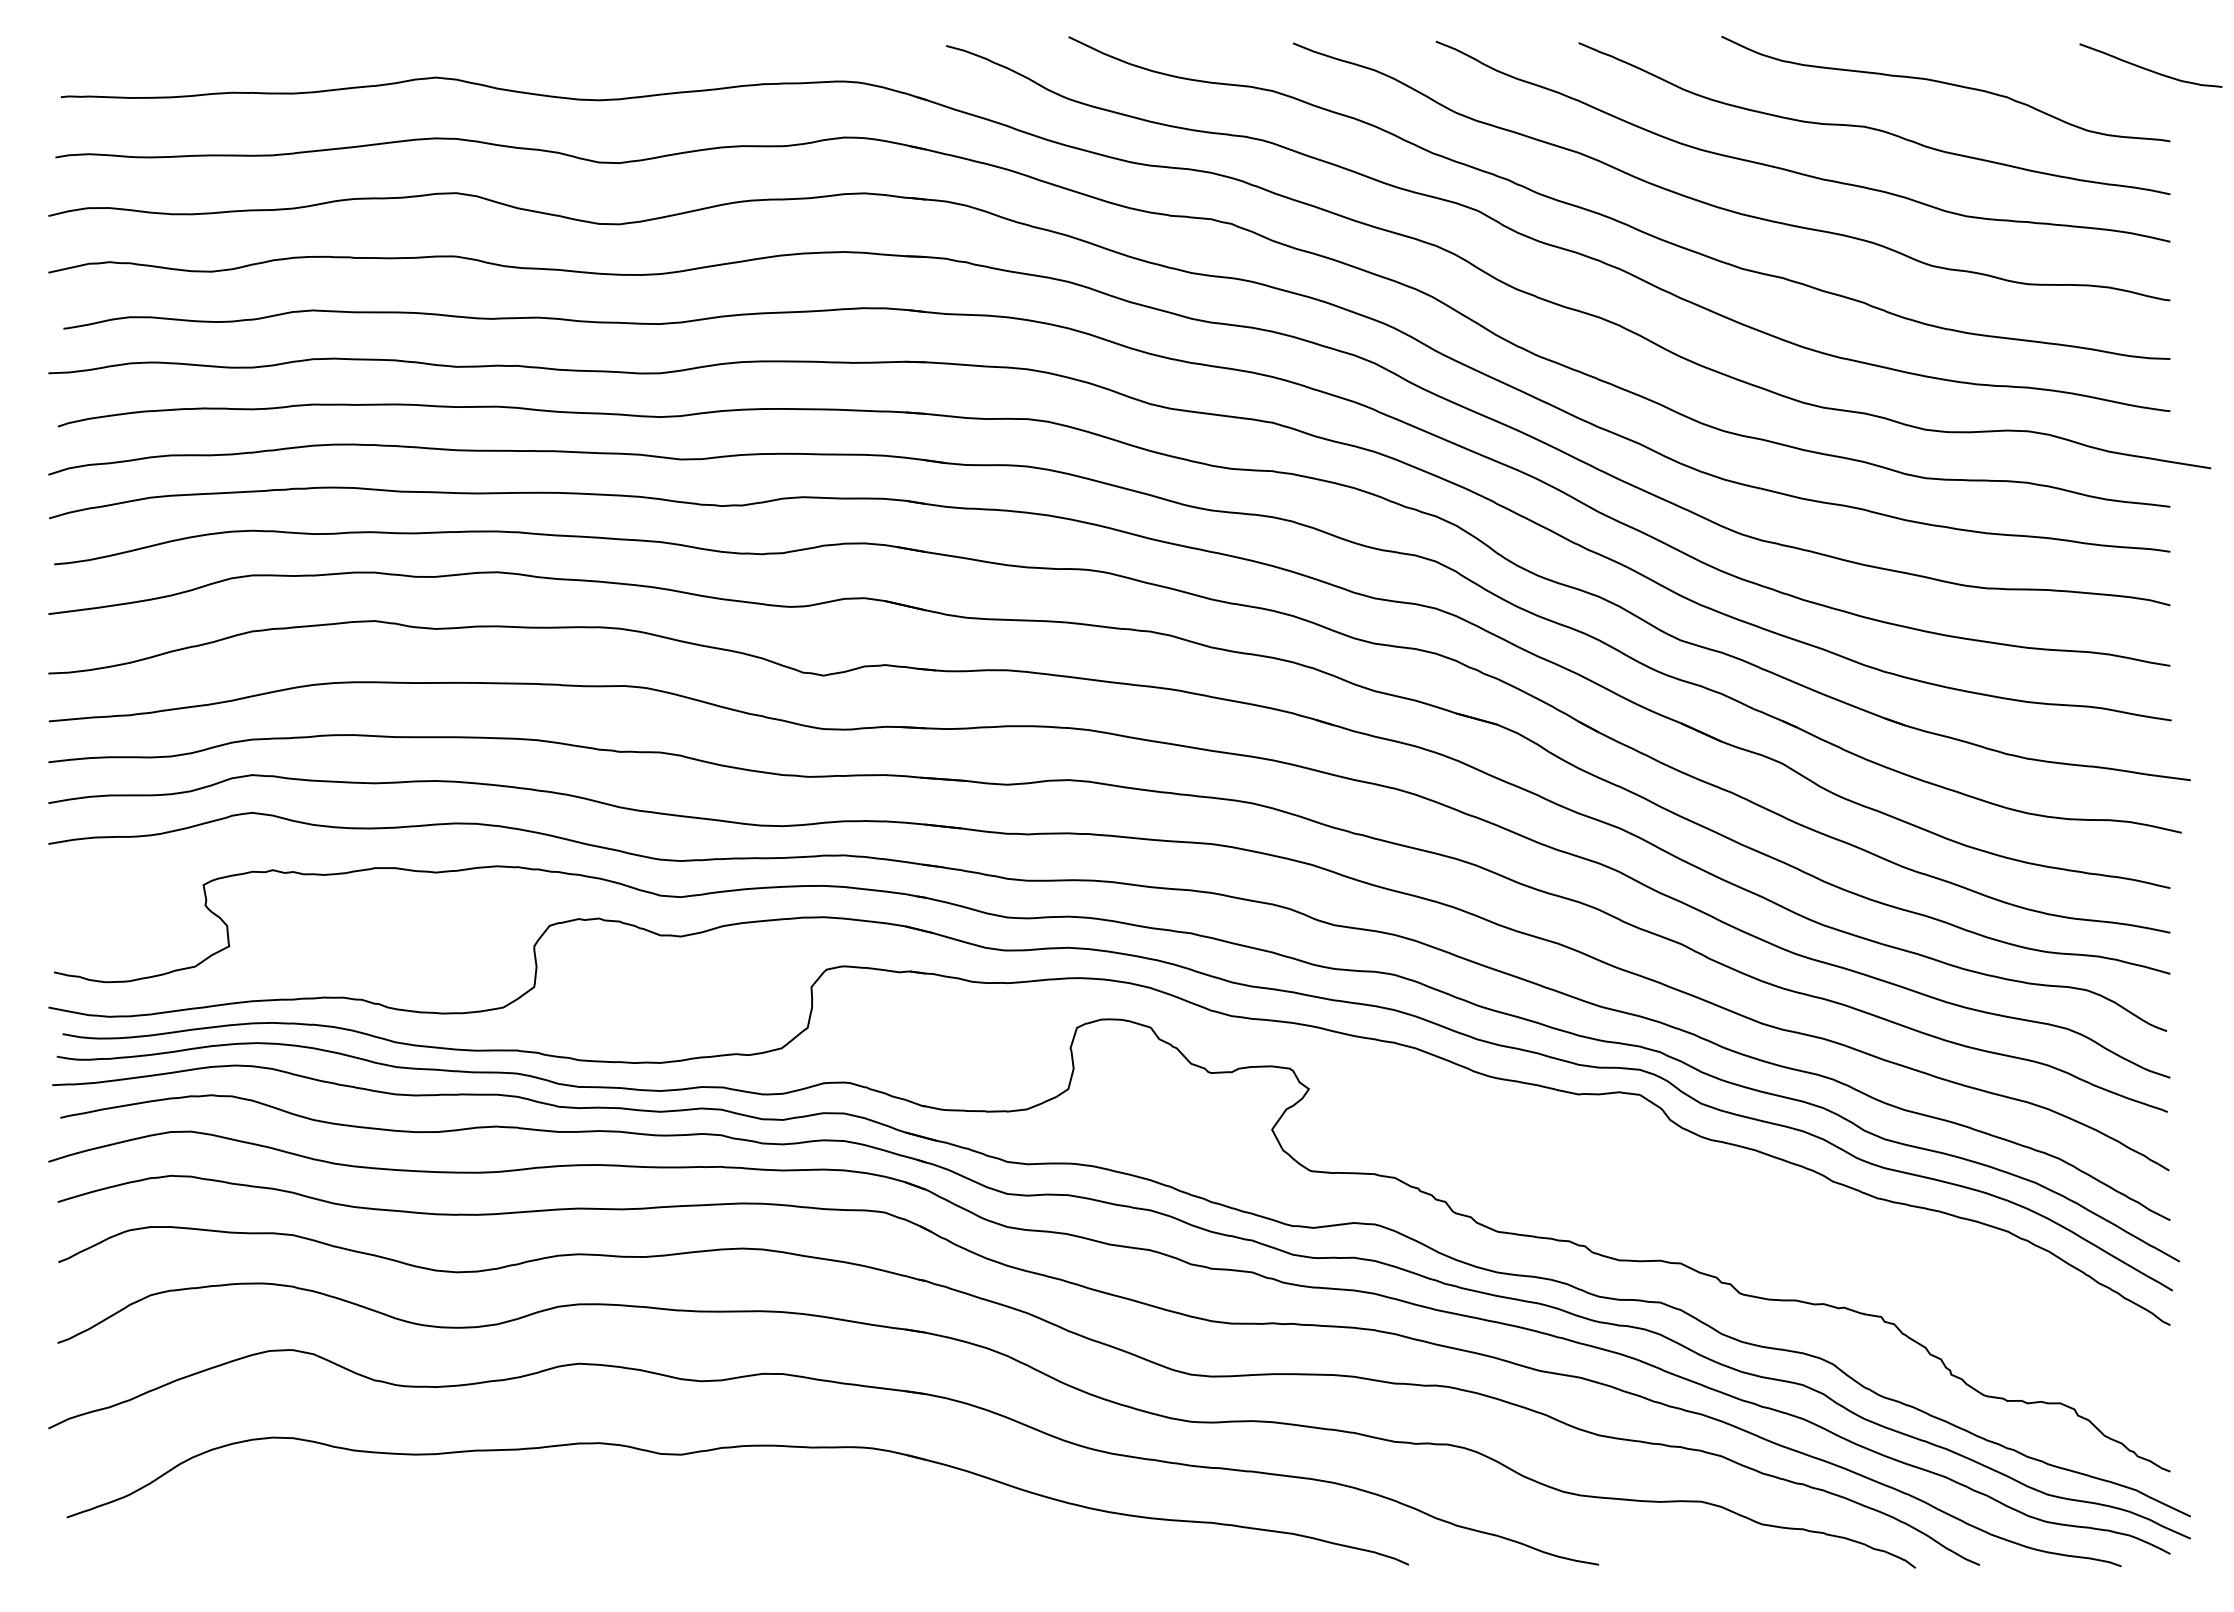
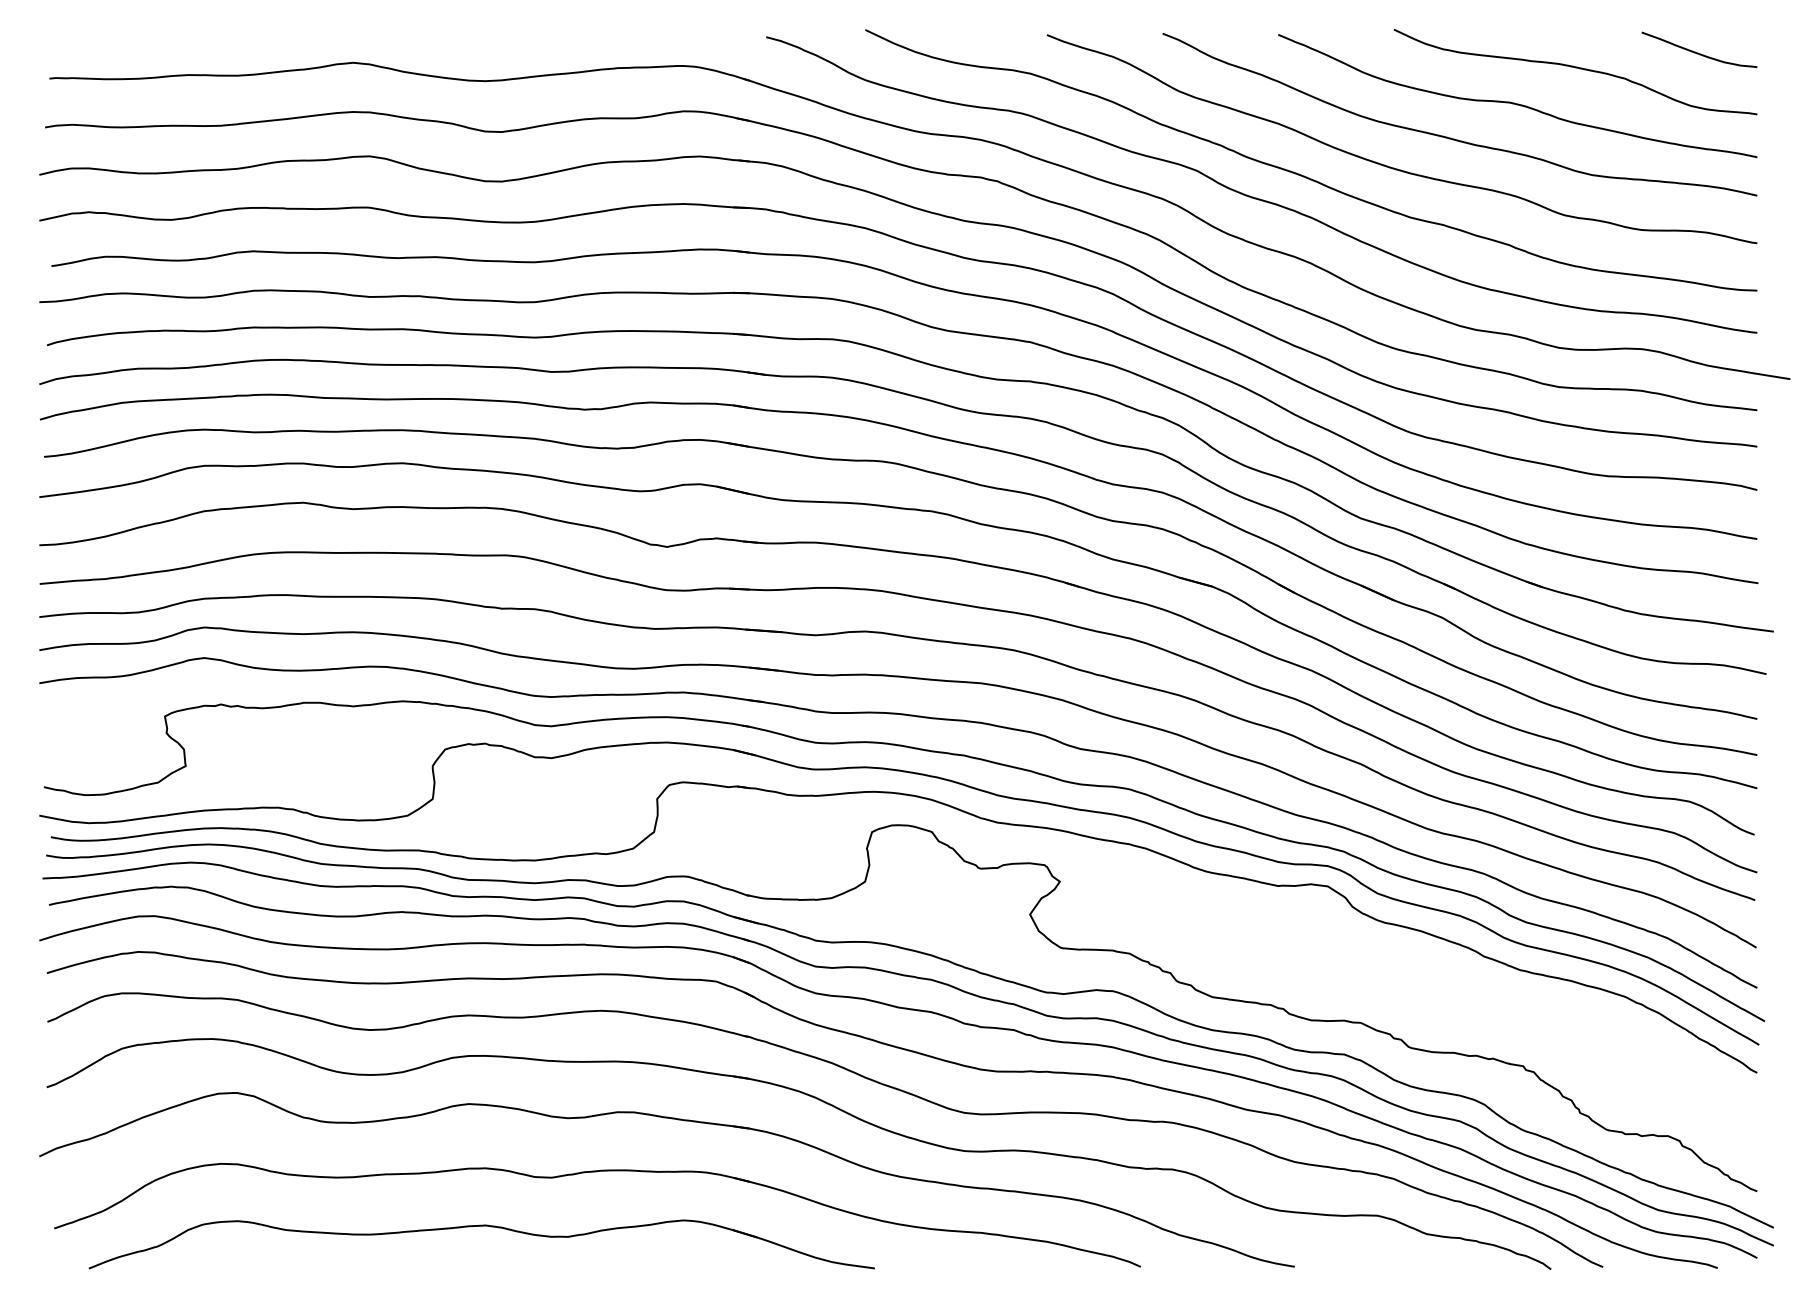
curve: (2150, 69) -> (1699, 52), moved
part: (591, 1515) -> (479, 1226), added

